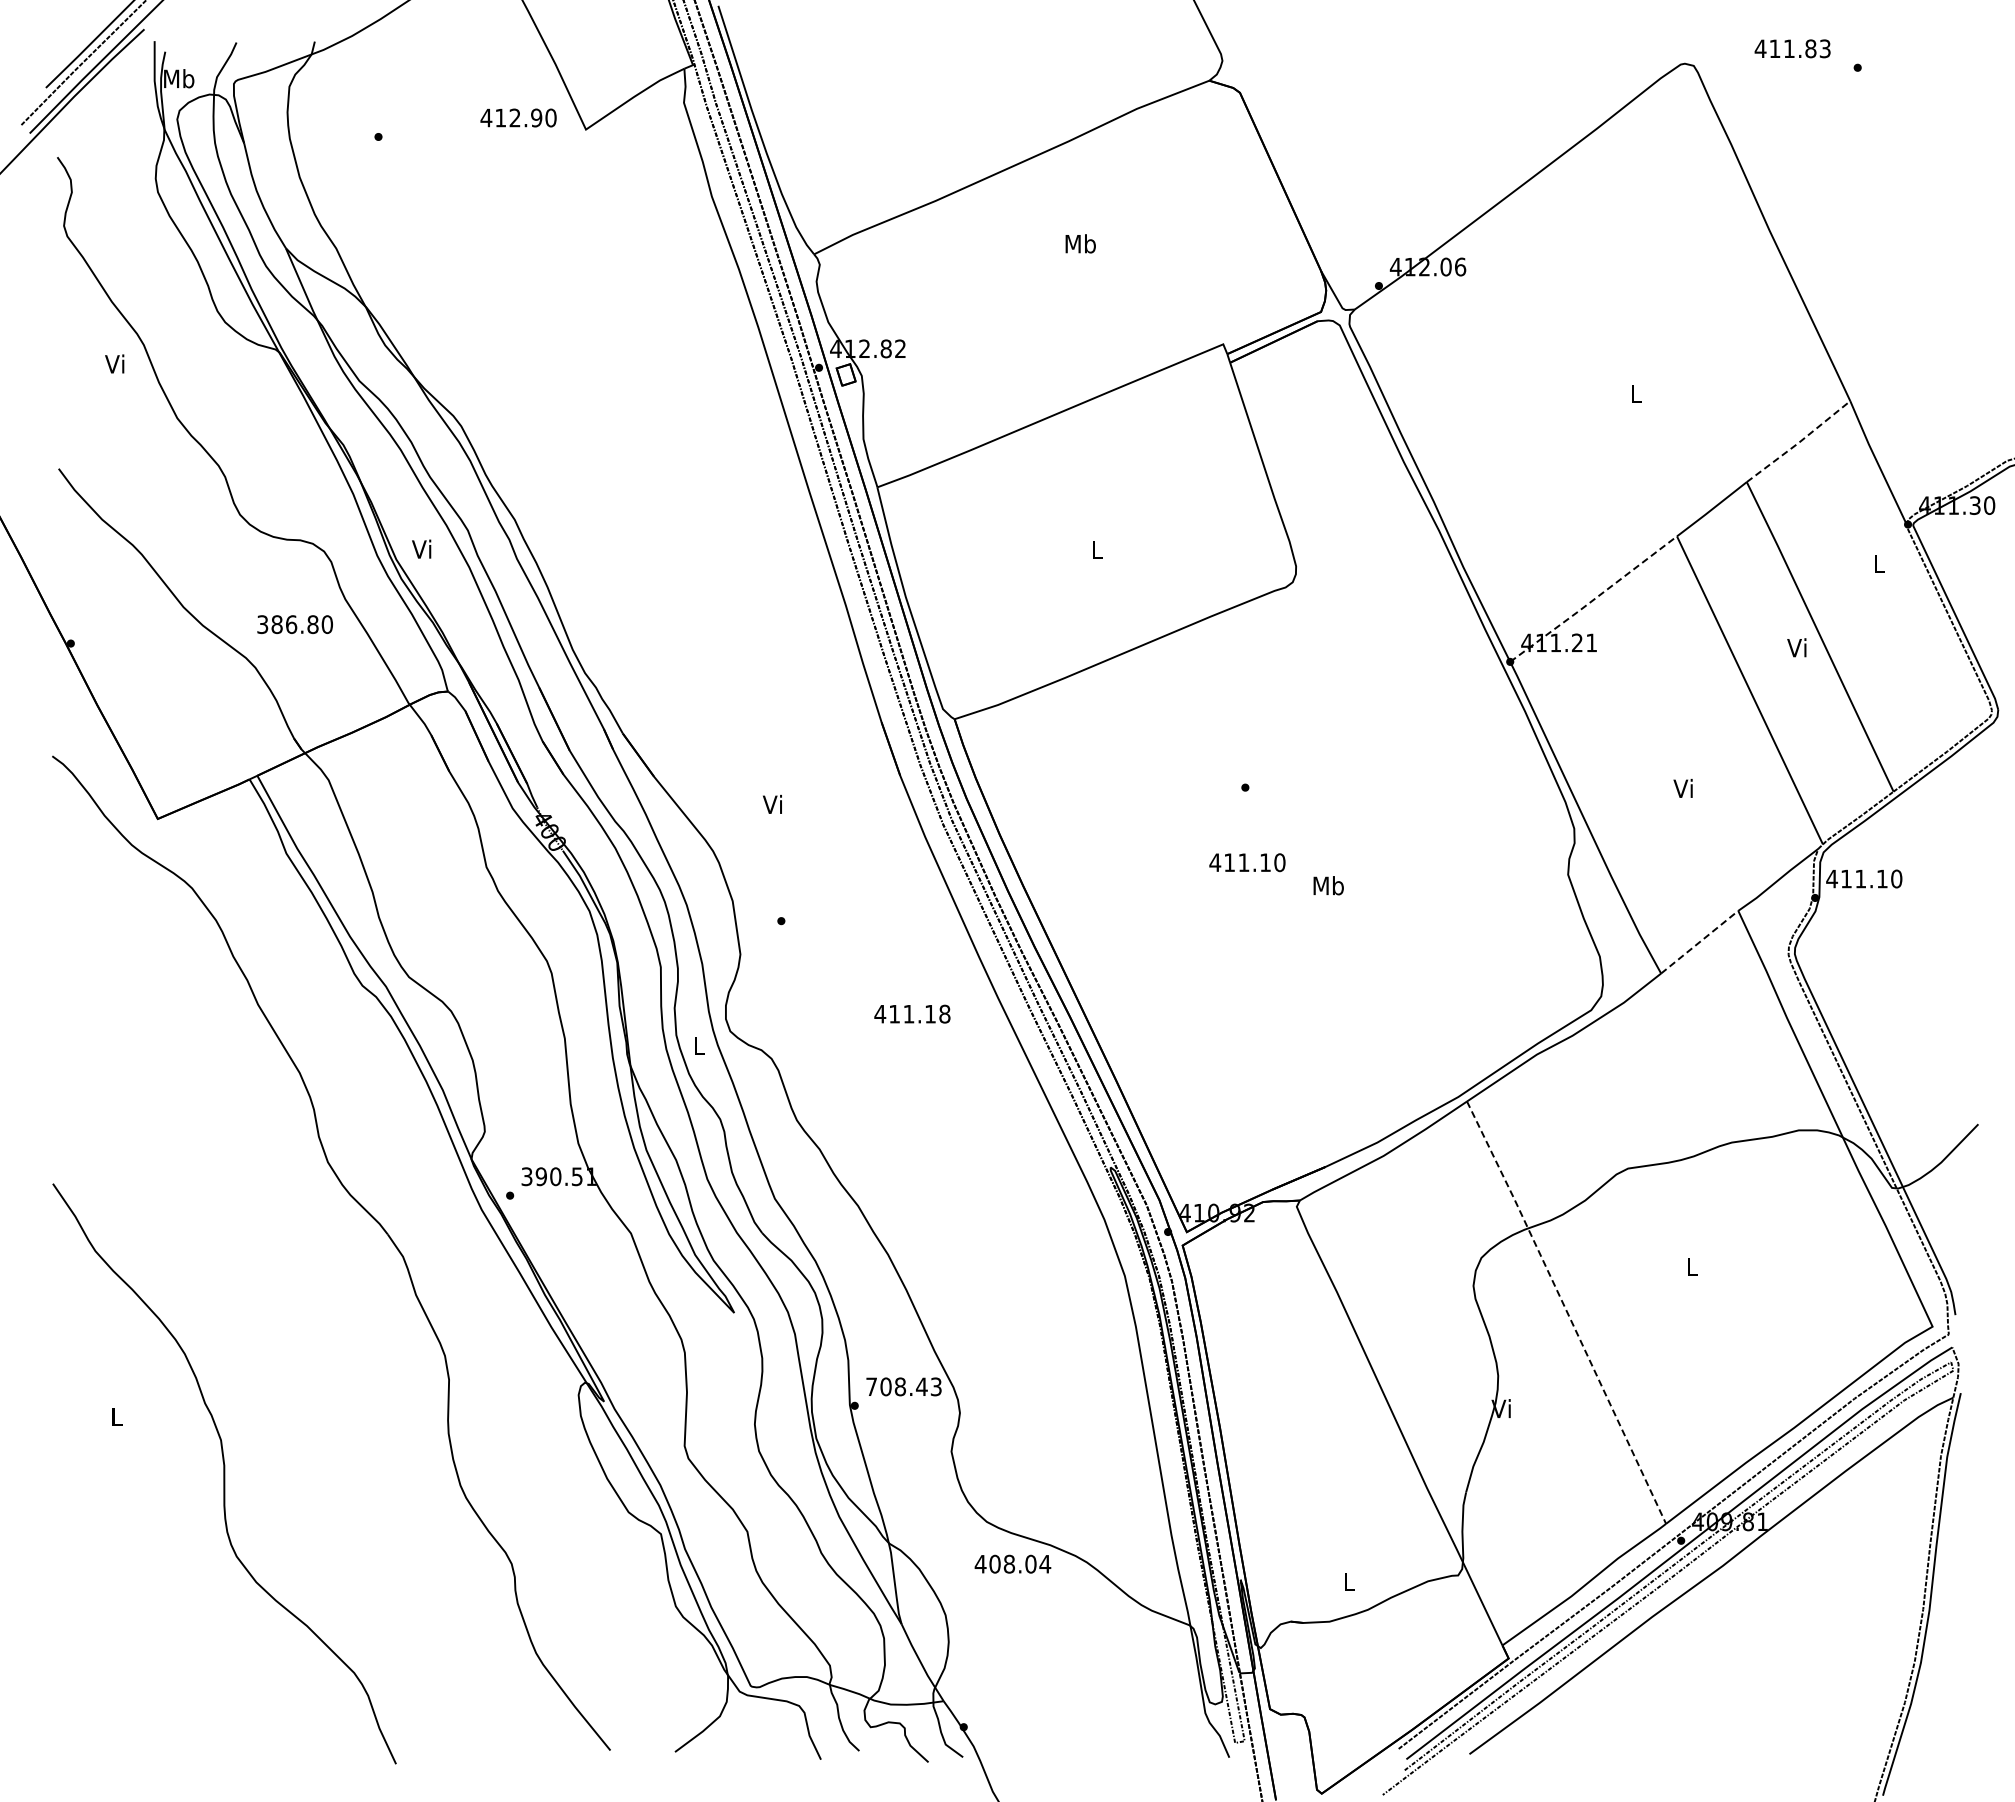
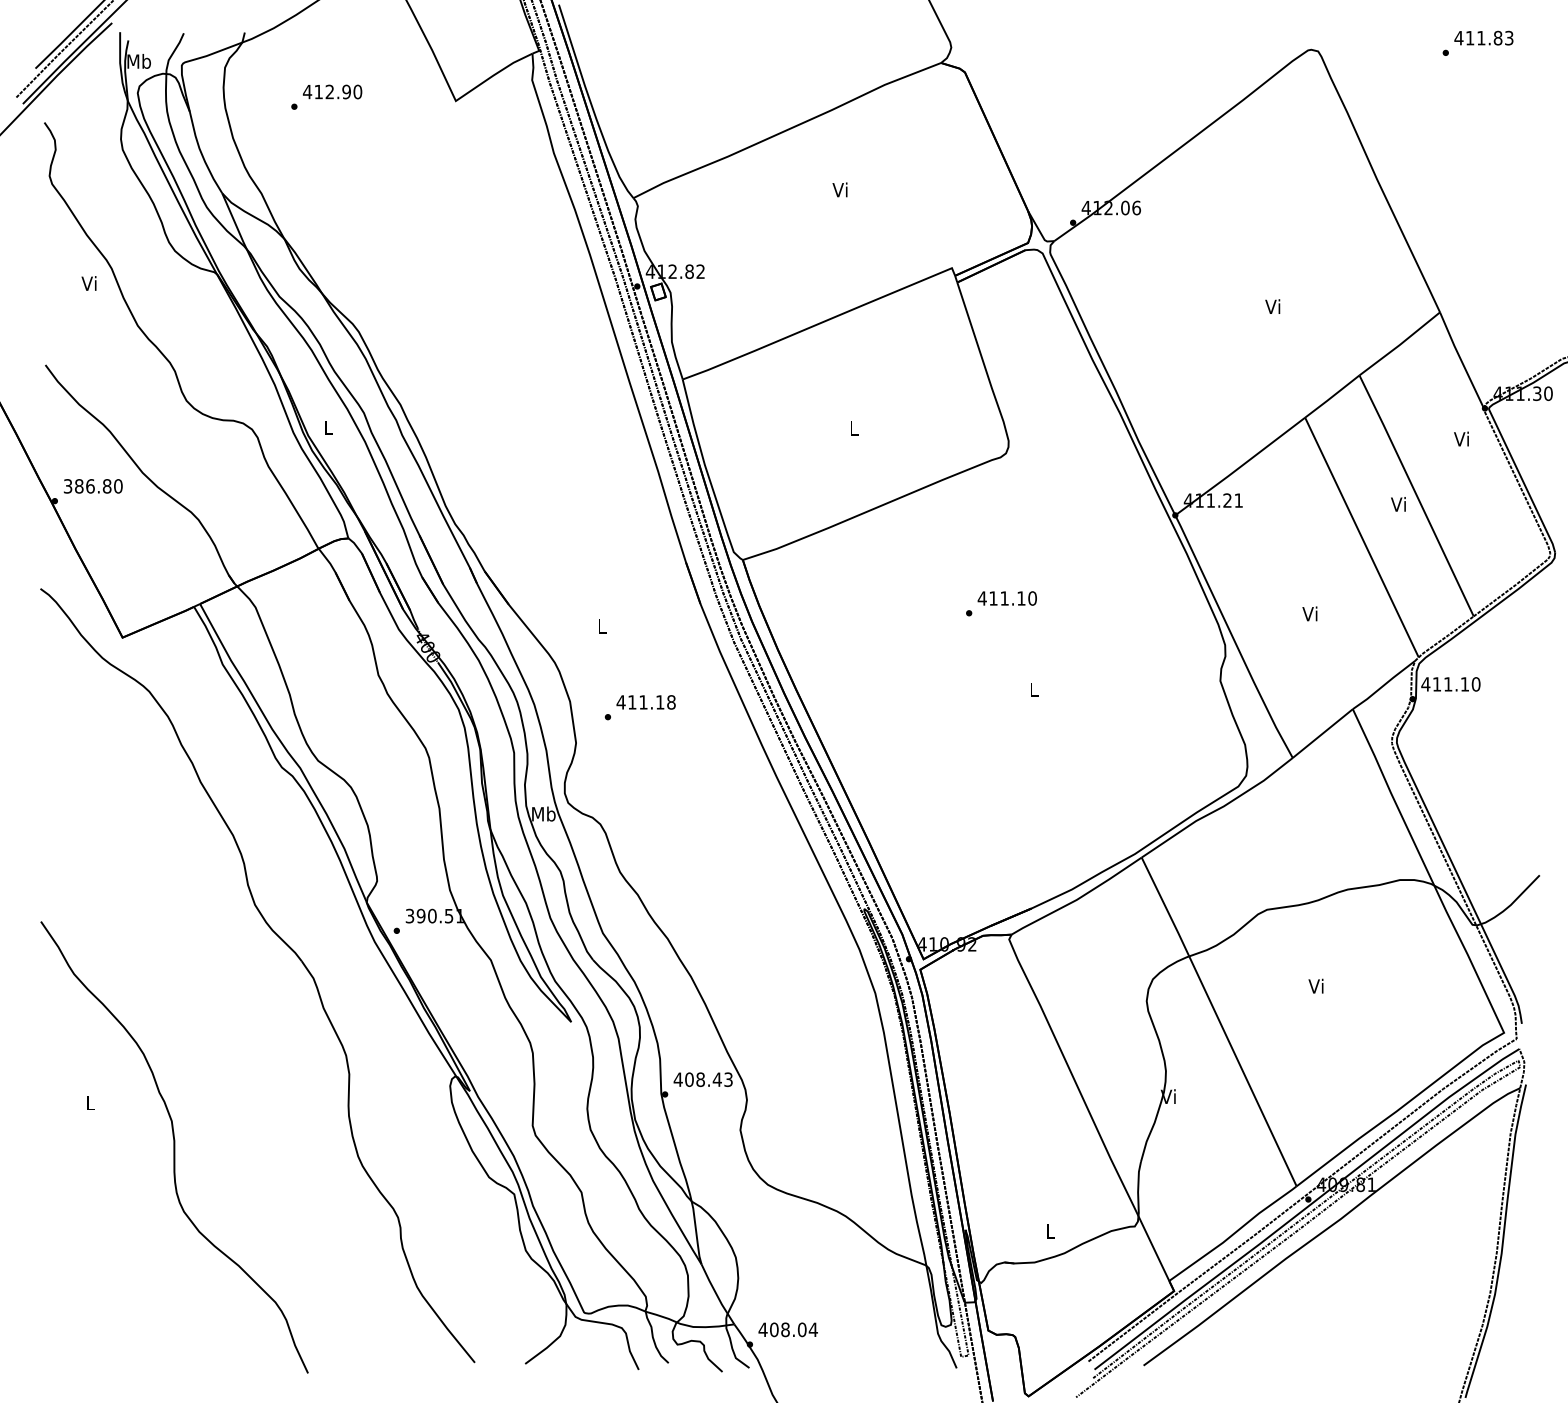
text: (1792, 48) -> (1483, 37), moved
text: (518, 117) -> (332, 91), moved
text: (1080, 243) -> (840, 189), Mb -> Vi
text: (1634, 393) -> (1272, 306), L -> Vi
line: (1799, 442) -> (1400, 344), dashed -> solid
text: (421, 548) -> (327, 427), Vi -> L
text: (1877, 563) -> (1461, 438), L -> Vi
line: (1593, 599) -> (1240, 466), dashed -> solid
text: (294, 624) -> (92, 486), moved
text: (771, 803) -> (600, 625), Vi -> L
text: (1247, 862) -> (1007, 598), moved
text: (1328, 885) -> (1033, 689), Mb -> L
line: (1699, 942) -> (1322, 733), dashed -> solid
text: (912, 1013) -> (646, 701), moved
text: (699, 1045) -> (544, 813), L -> Mb
text: (1690, 1266) -> (1315, 986), L -> Vi
line: (1567, 1312) -> (1219, 1021), dashed -> solid
text: (871, 1386) -> (678, 1079), 708.43 -> 408.43
text: (1012, 1563) -> (787, 1329), moved

